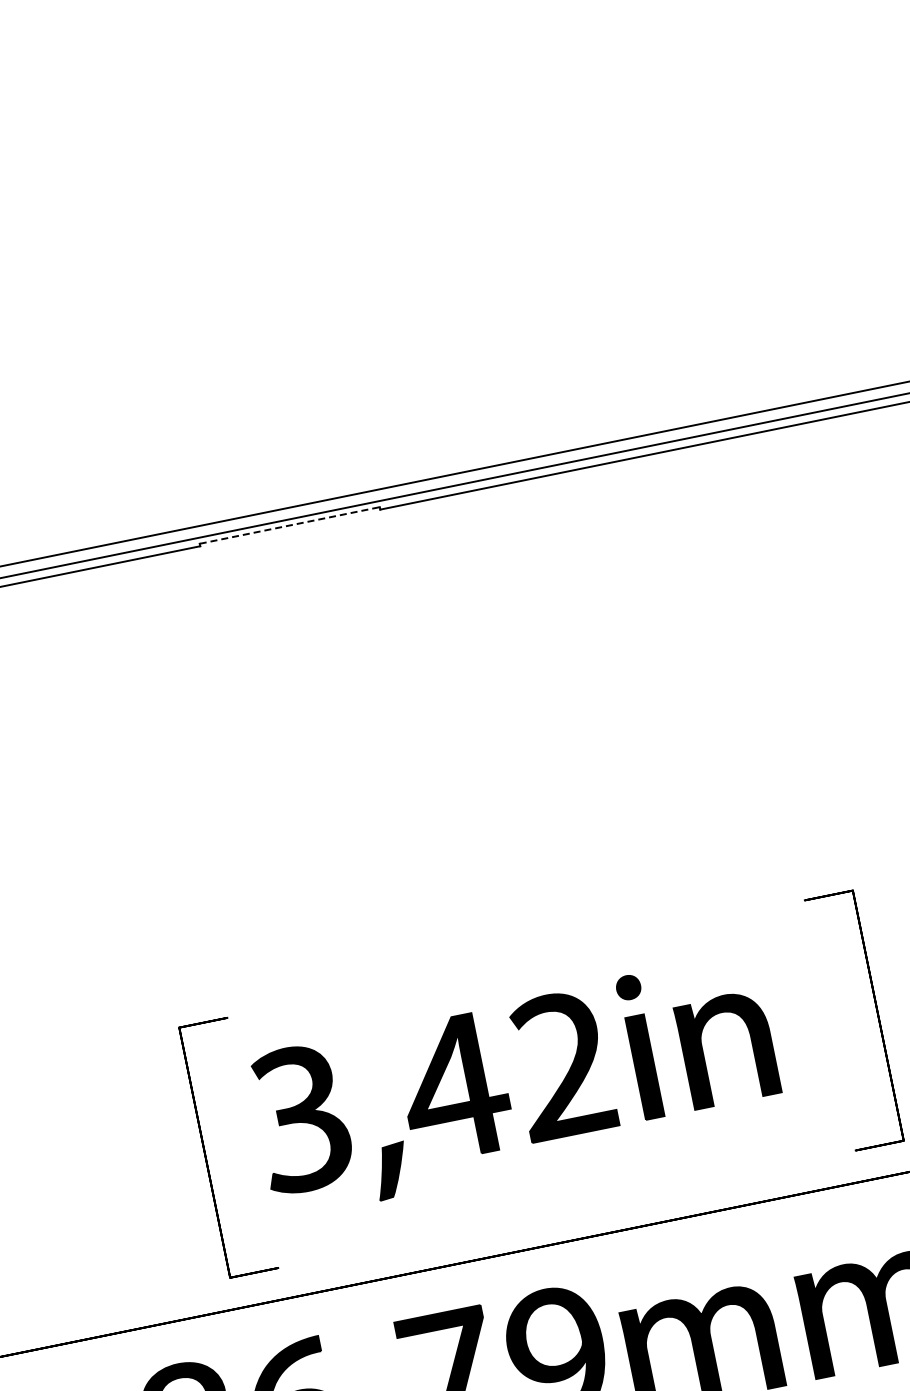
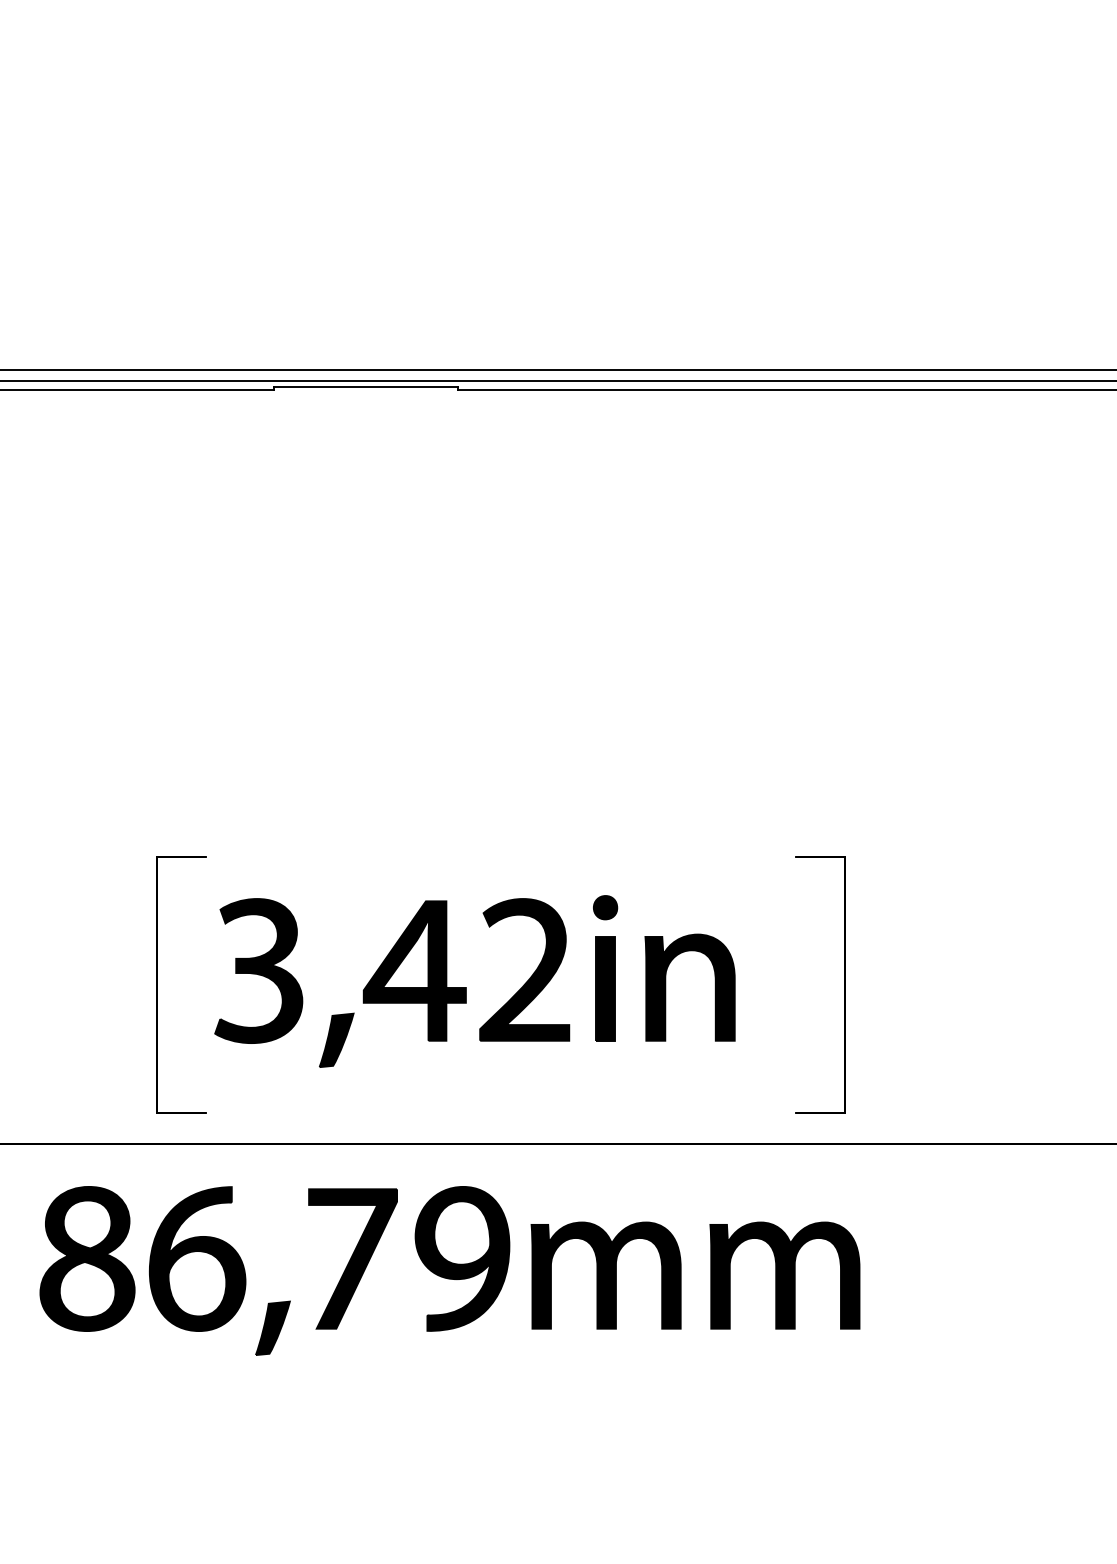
line: (289, 525) -> (365, 387), dashed -> solid

